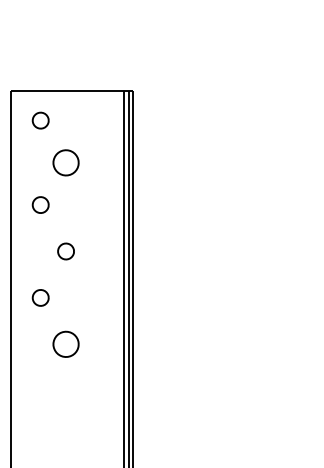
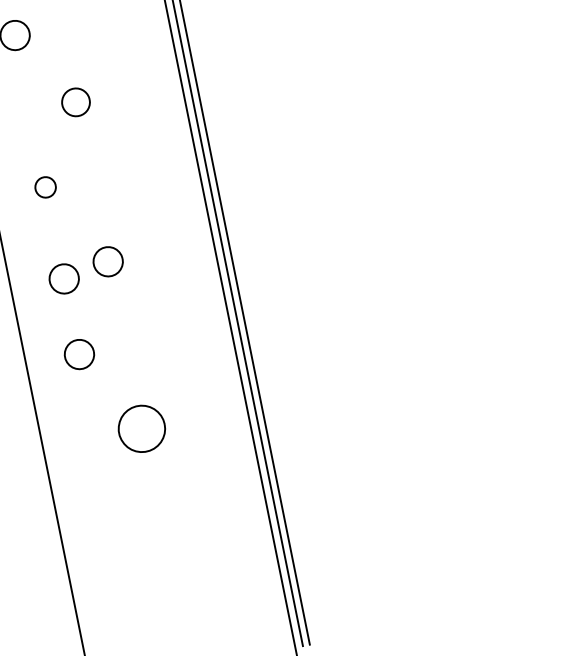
part: (65, 162) -> (74, 101), size x0.6
part: (40, 204) -> (45, 186), size x0.7
part: (40, 255) -> (63, 278), added

